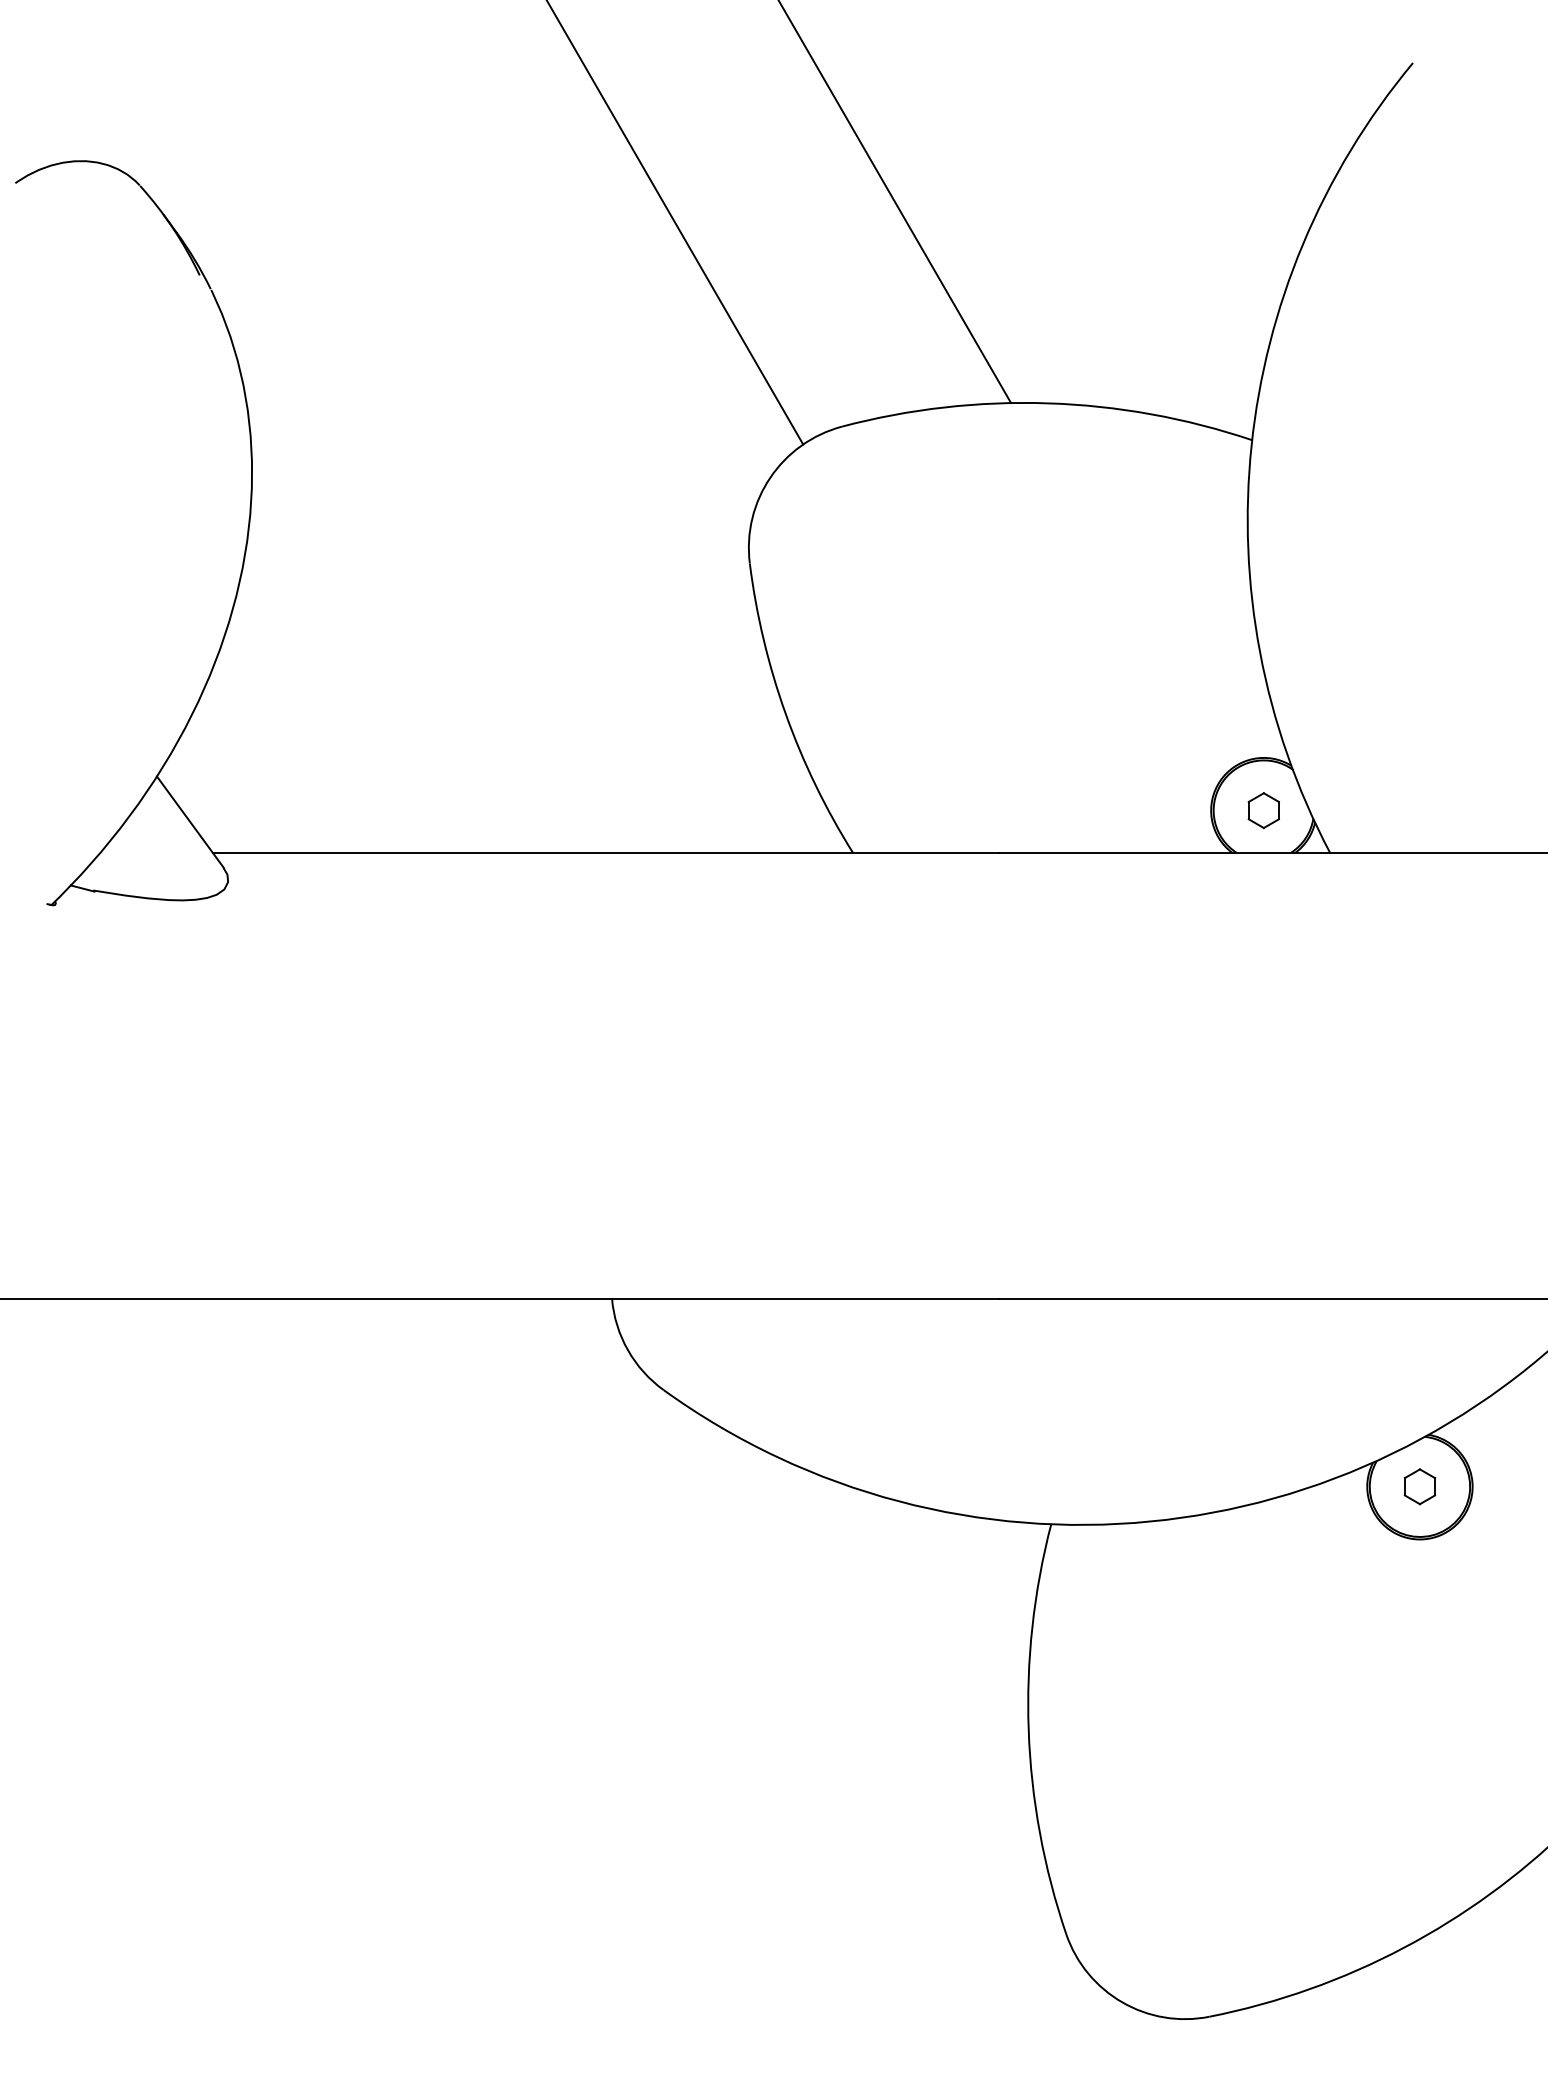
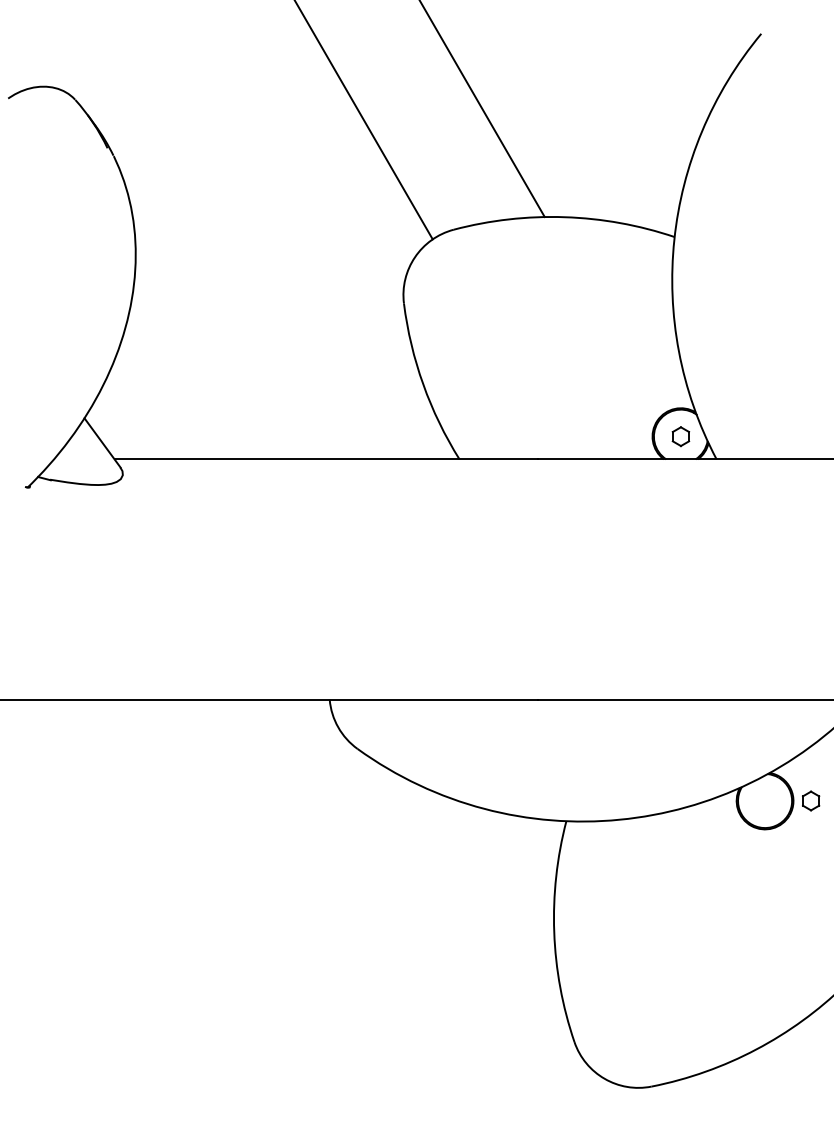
part: (1420, 1485) -> (811, 800), moved

